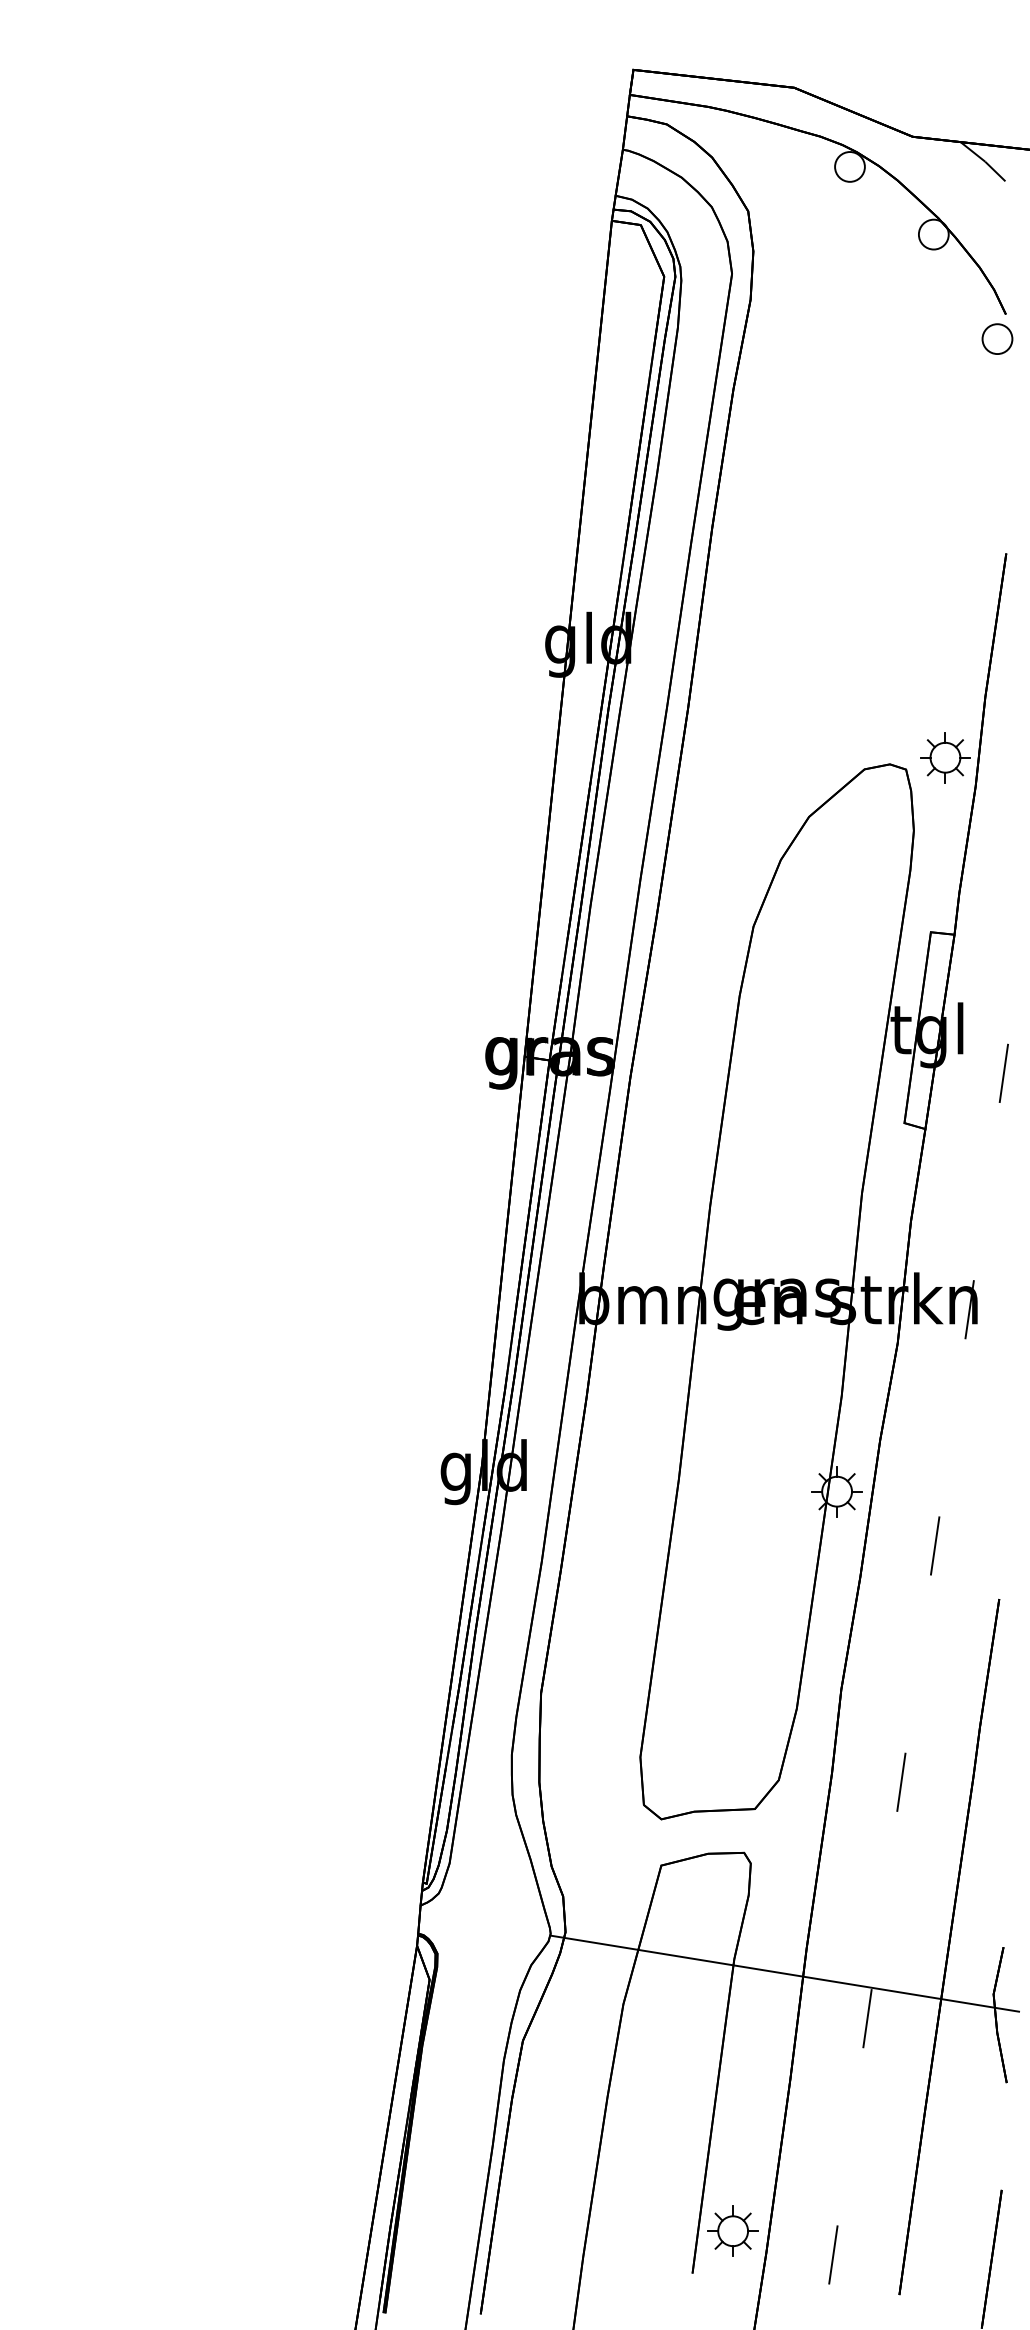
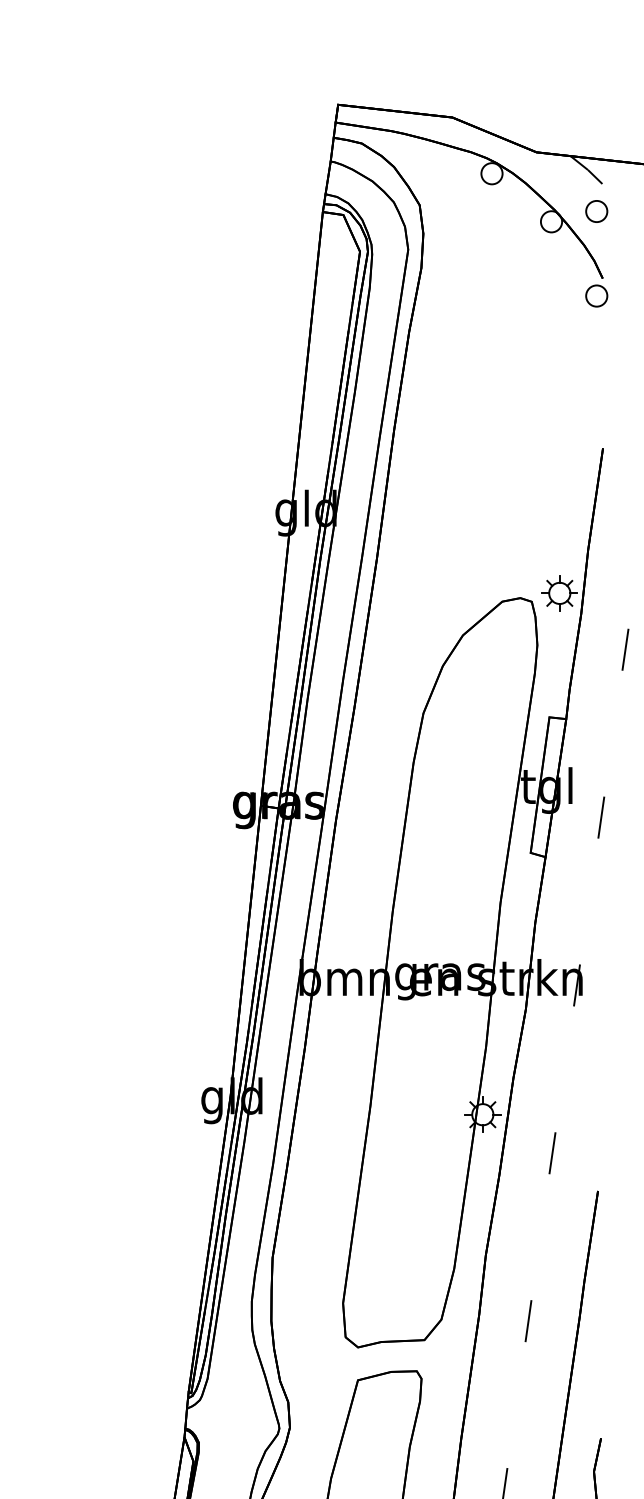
part: (997, 219) -> (596, 211), added
line: (785, 1973) -> (446, 1456), removed

